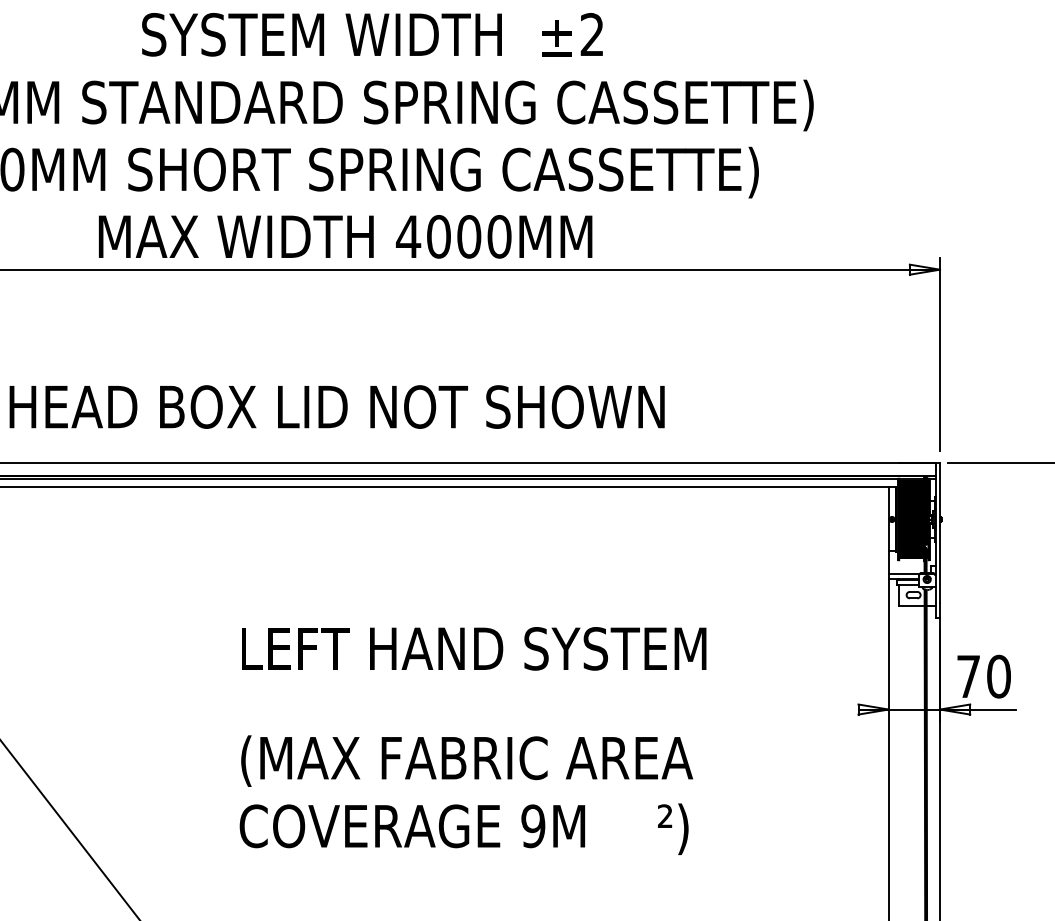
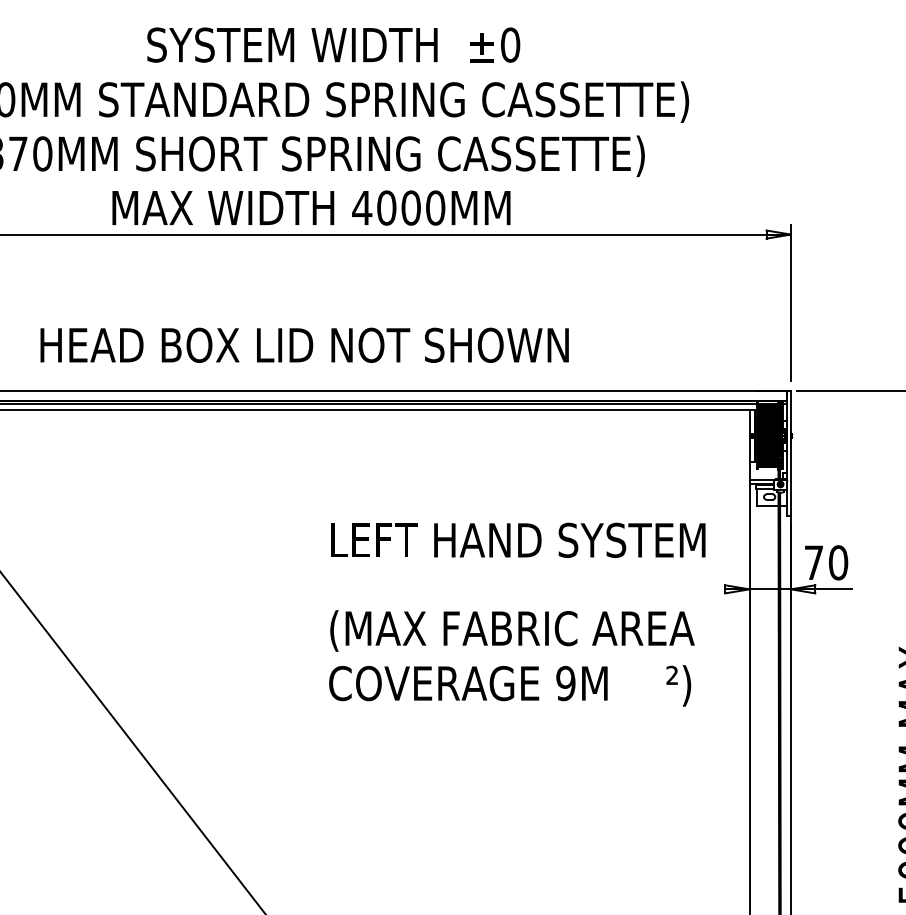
text: (592, 34) -> (510, 44), 2 -> 0
text: (473, 740) -> (517, 614), moved

